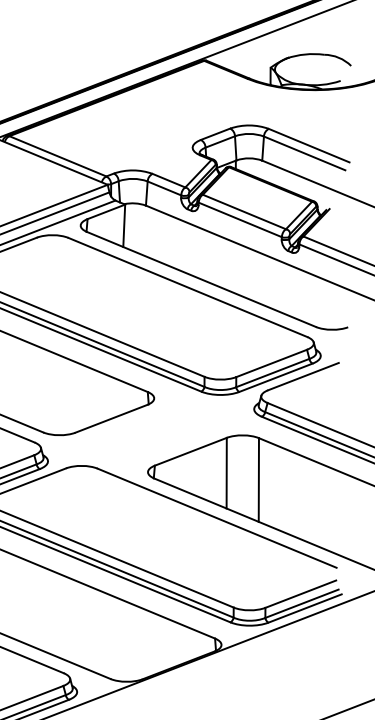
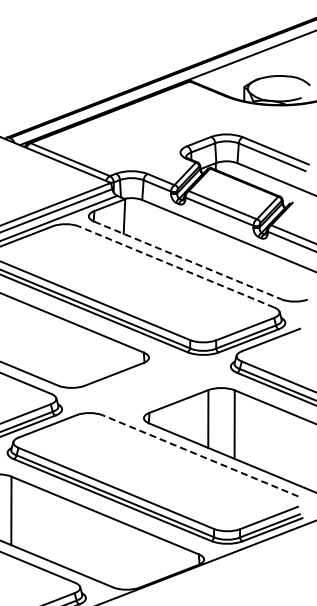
line: (202, 279) -> (188, 260), solid -> dashed
line: (187, 288) -> (176, 267), solid -> dashed
line: (217, 517) -> (200, 455), solid -> dashed

